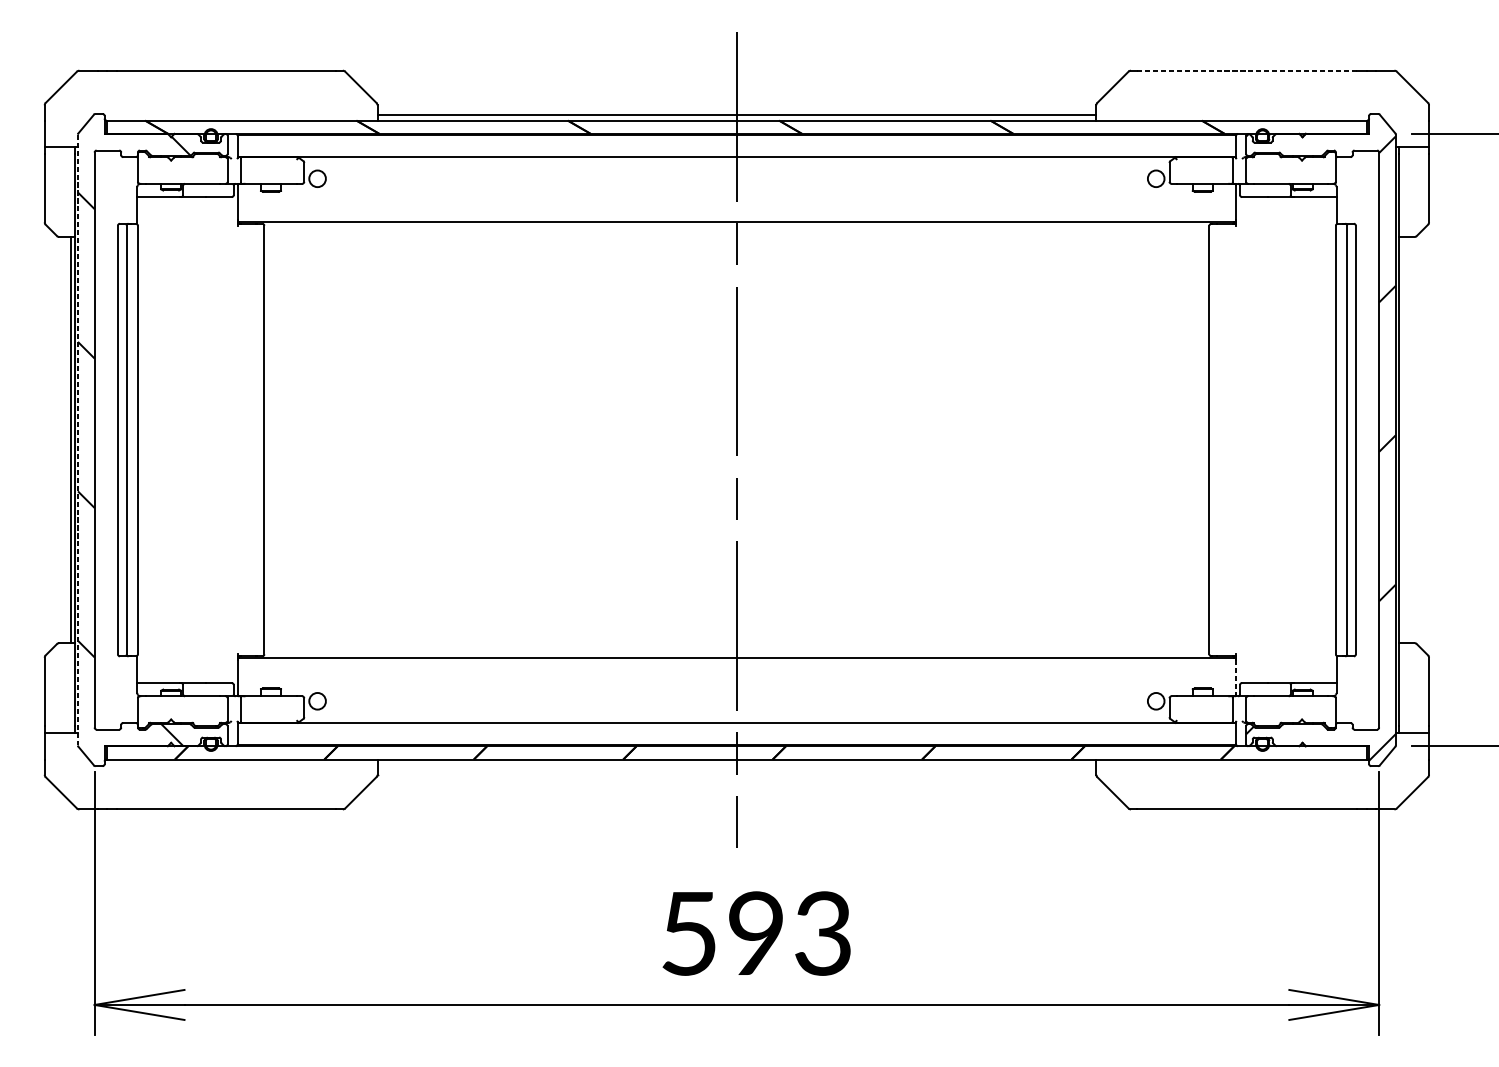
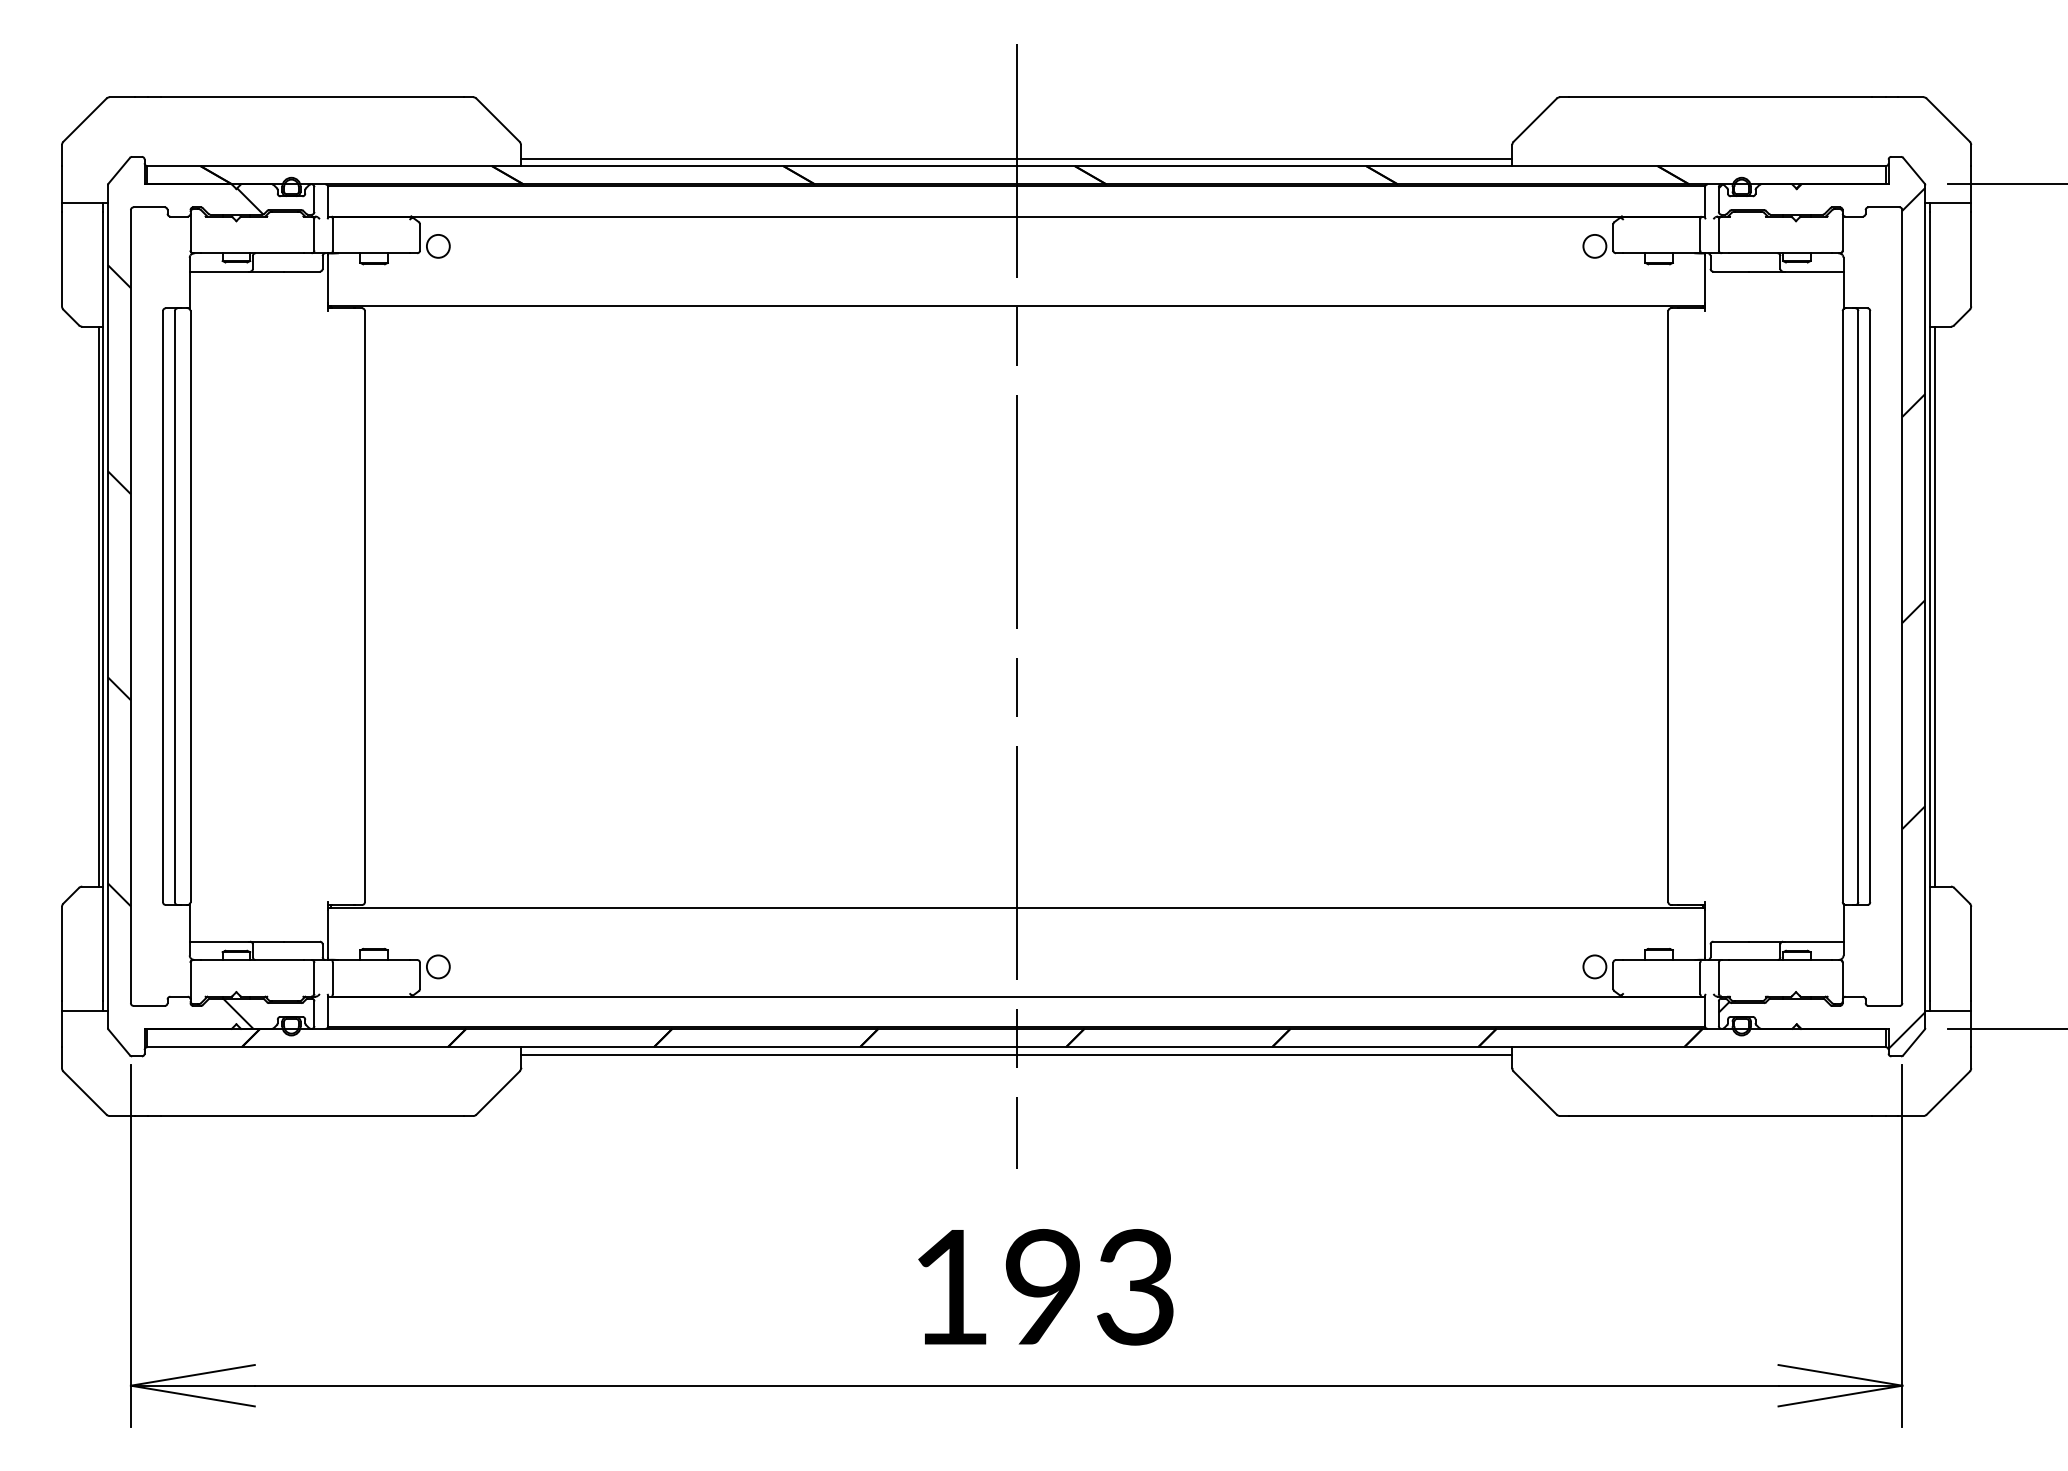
line: (1247, 70) -> (1720, 97), dashed -> solid
line: (1402, 439) -> (1934, 606), added
line: (77, 440) -> (107, 607), dashed -> solid
line: (1236, 677) -> (1705, 934), dashed -> solid
line: (736, 764) -> (1016, 1054), added
text: (688, 933) -> (950, 1287), 593 -> 193

